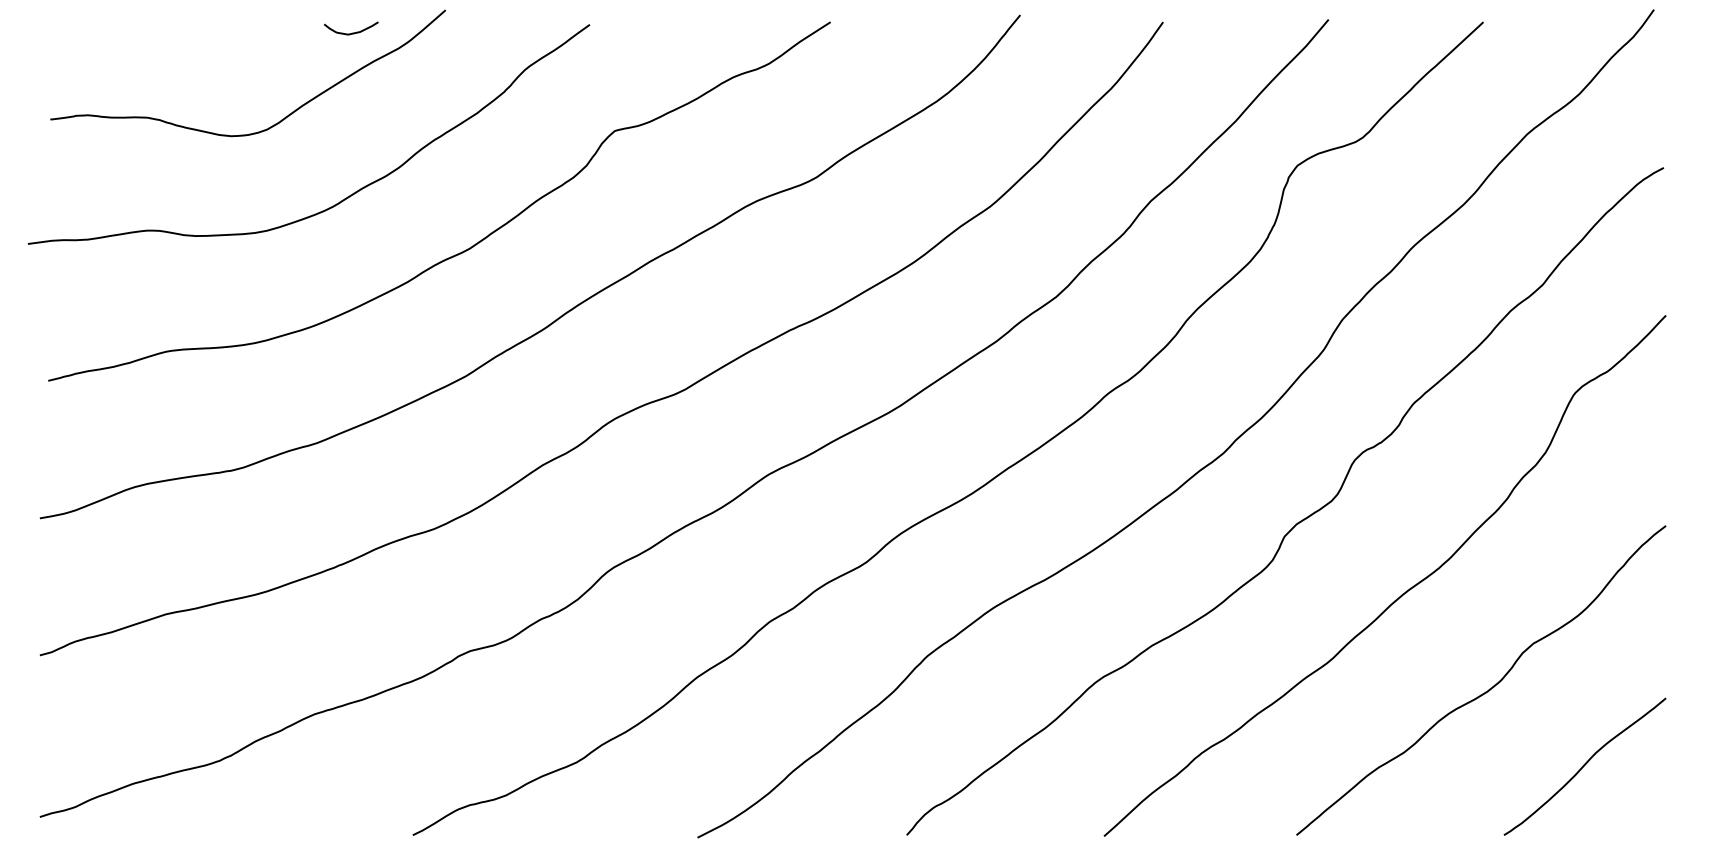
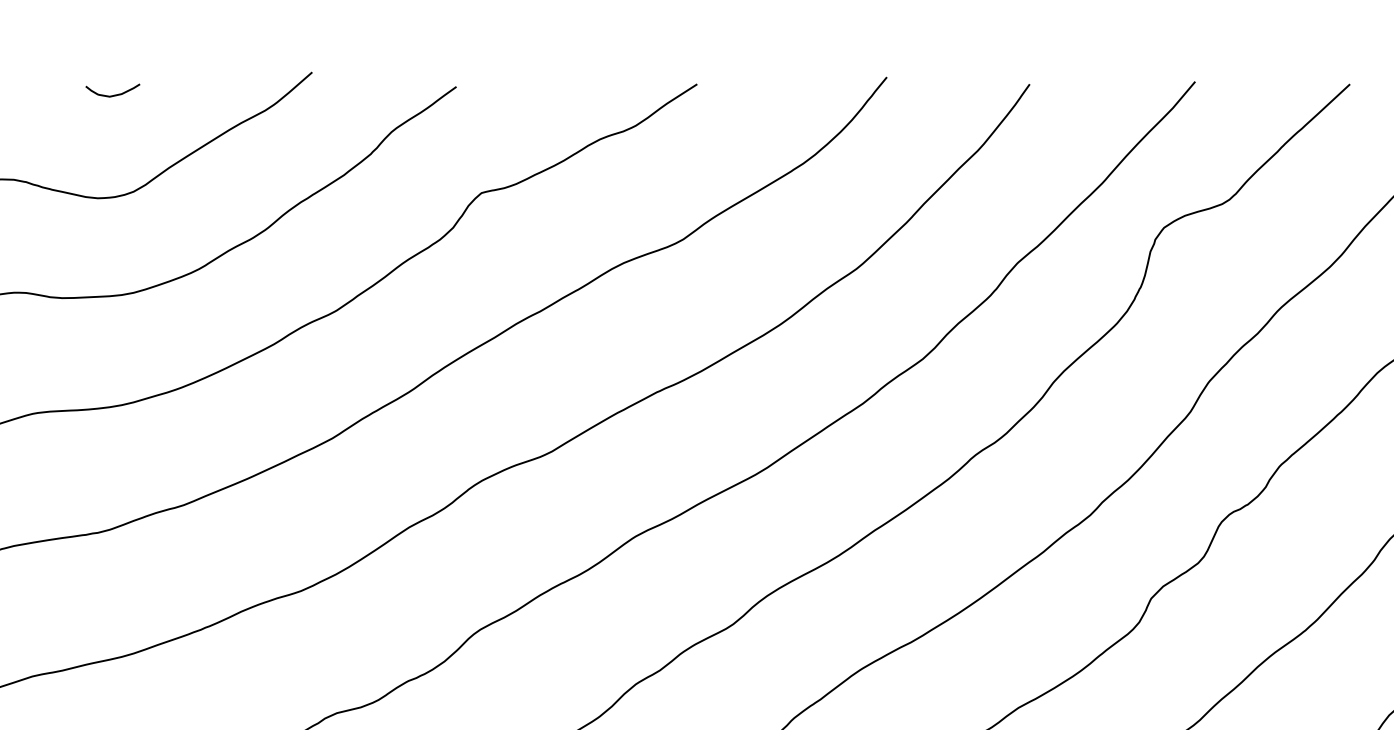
curve: (352, 32) -> (114, 94), moved

